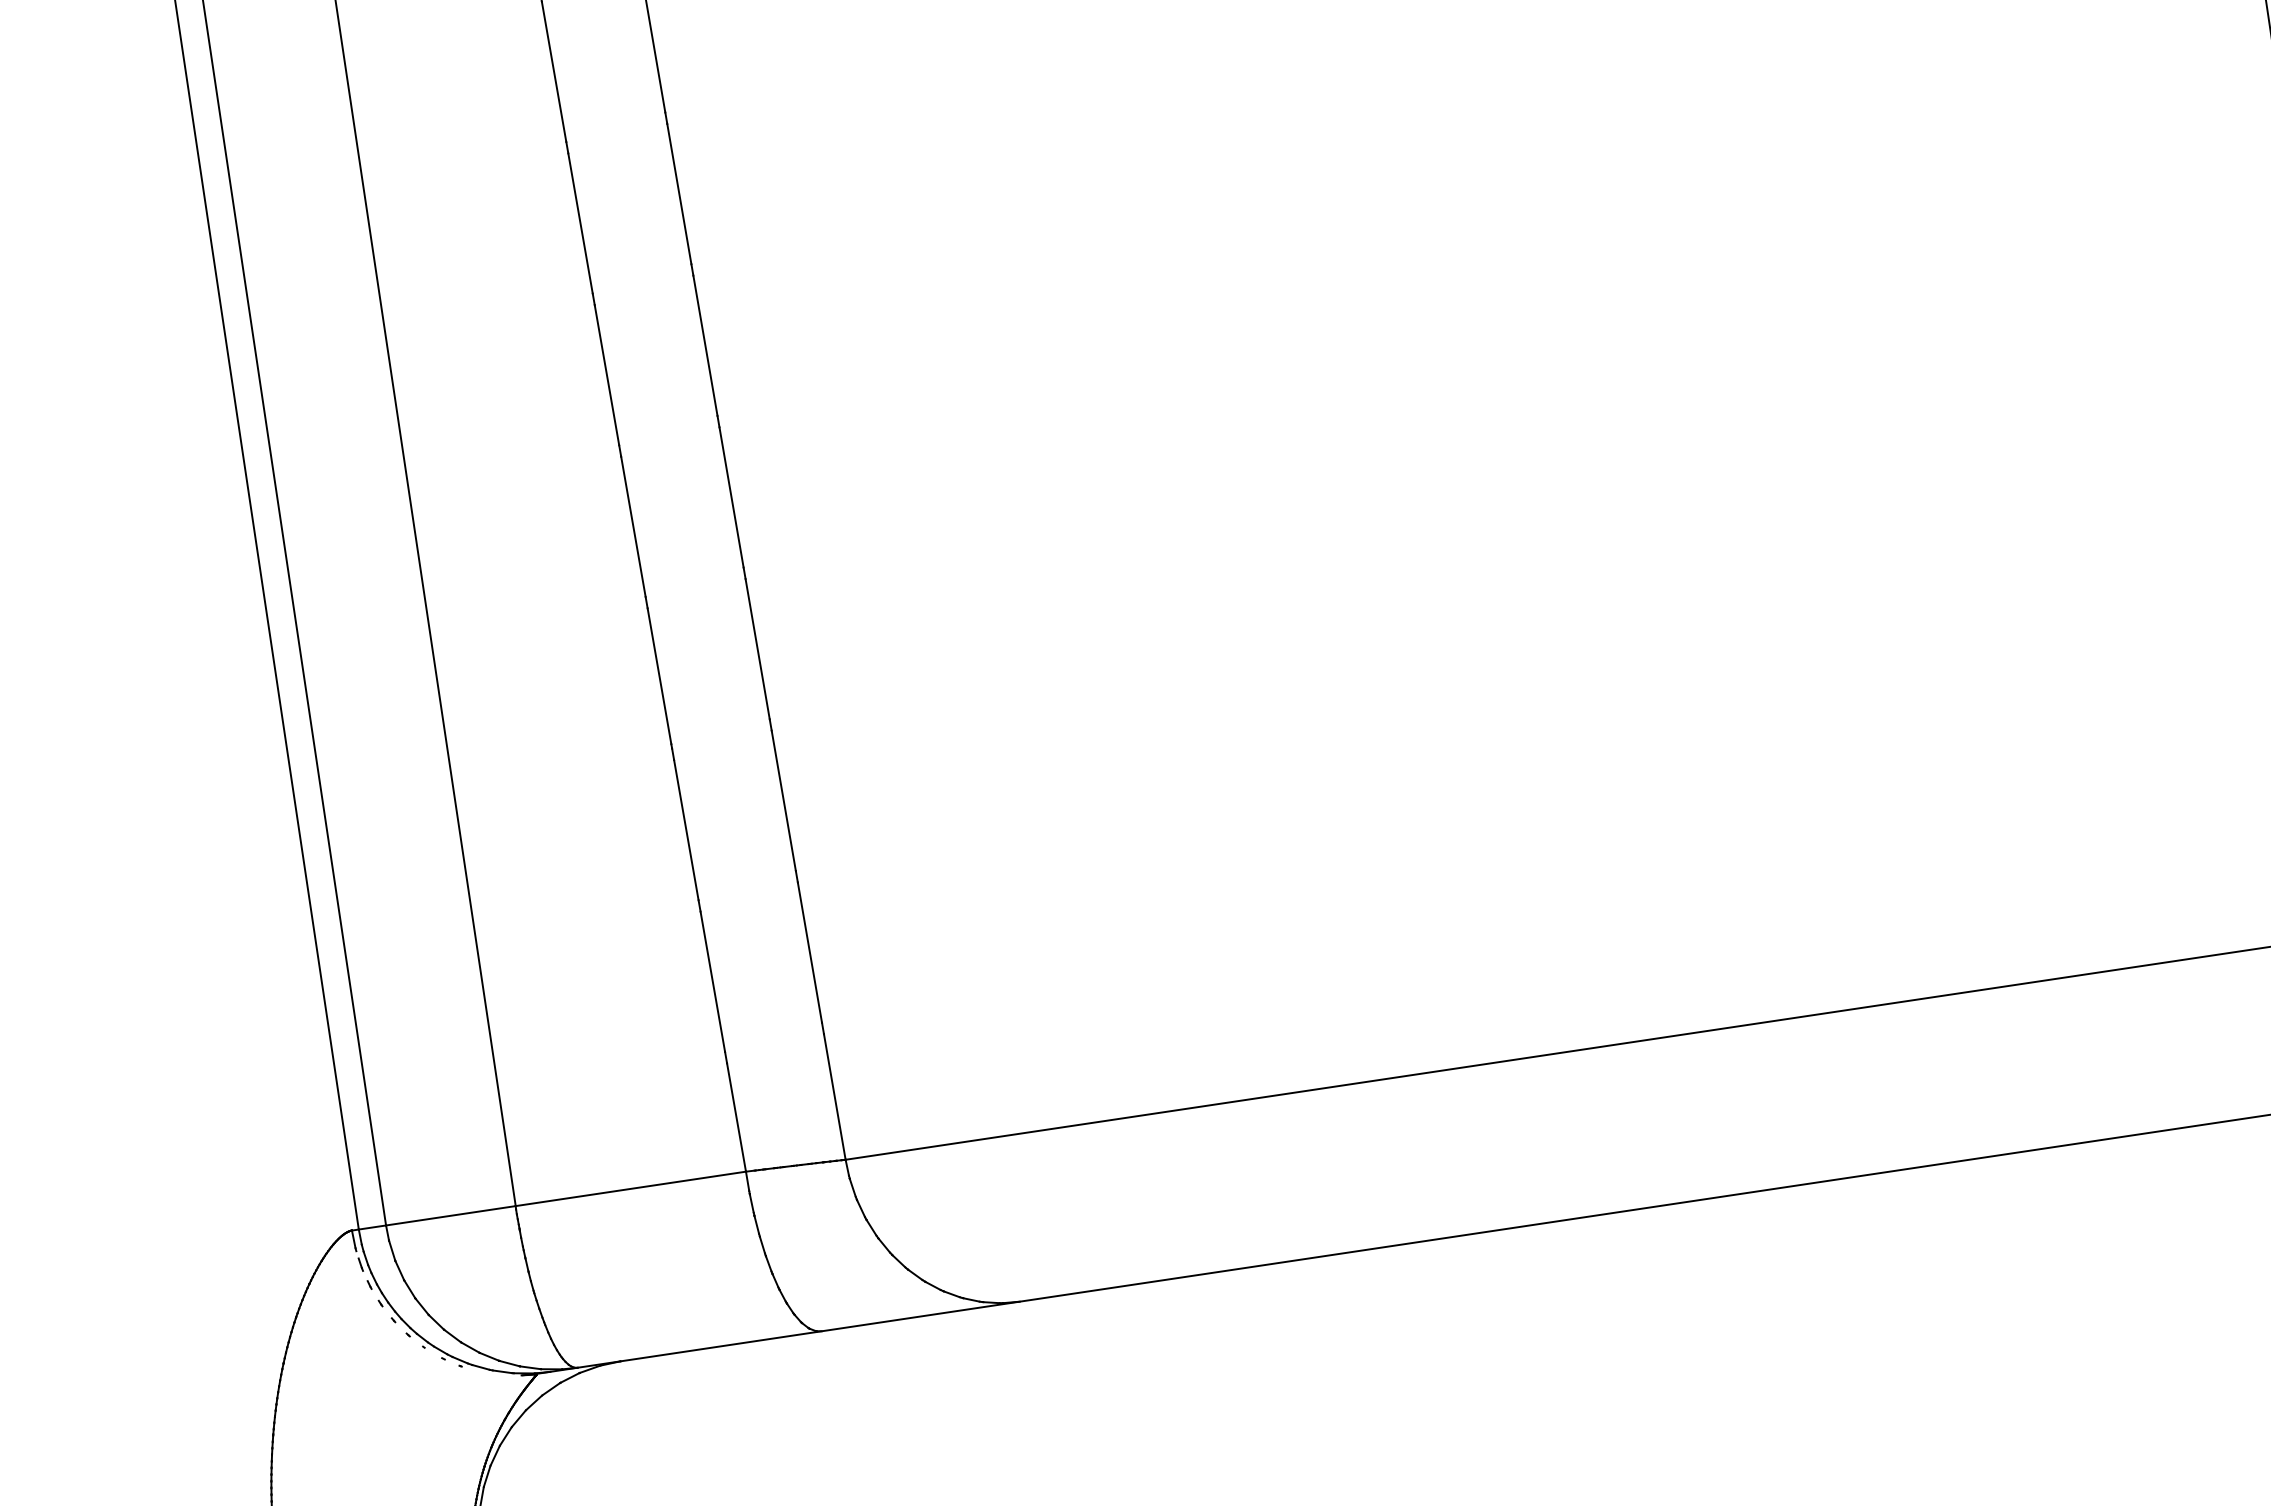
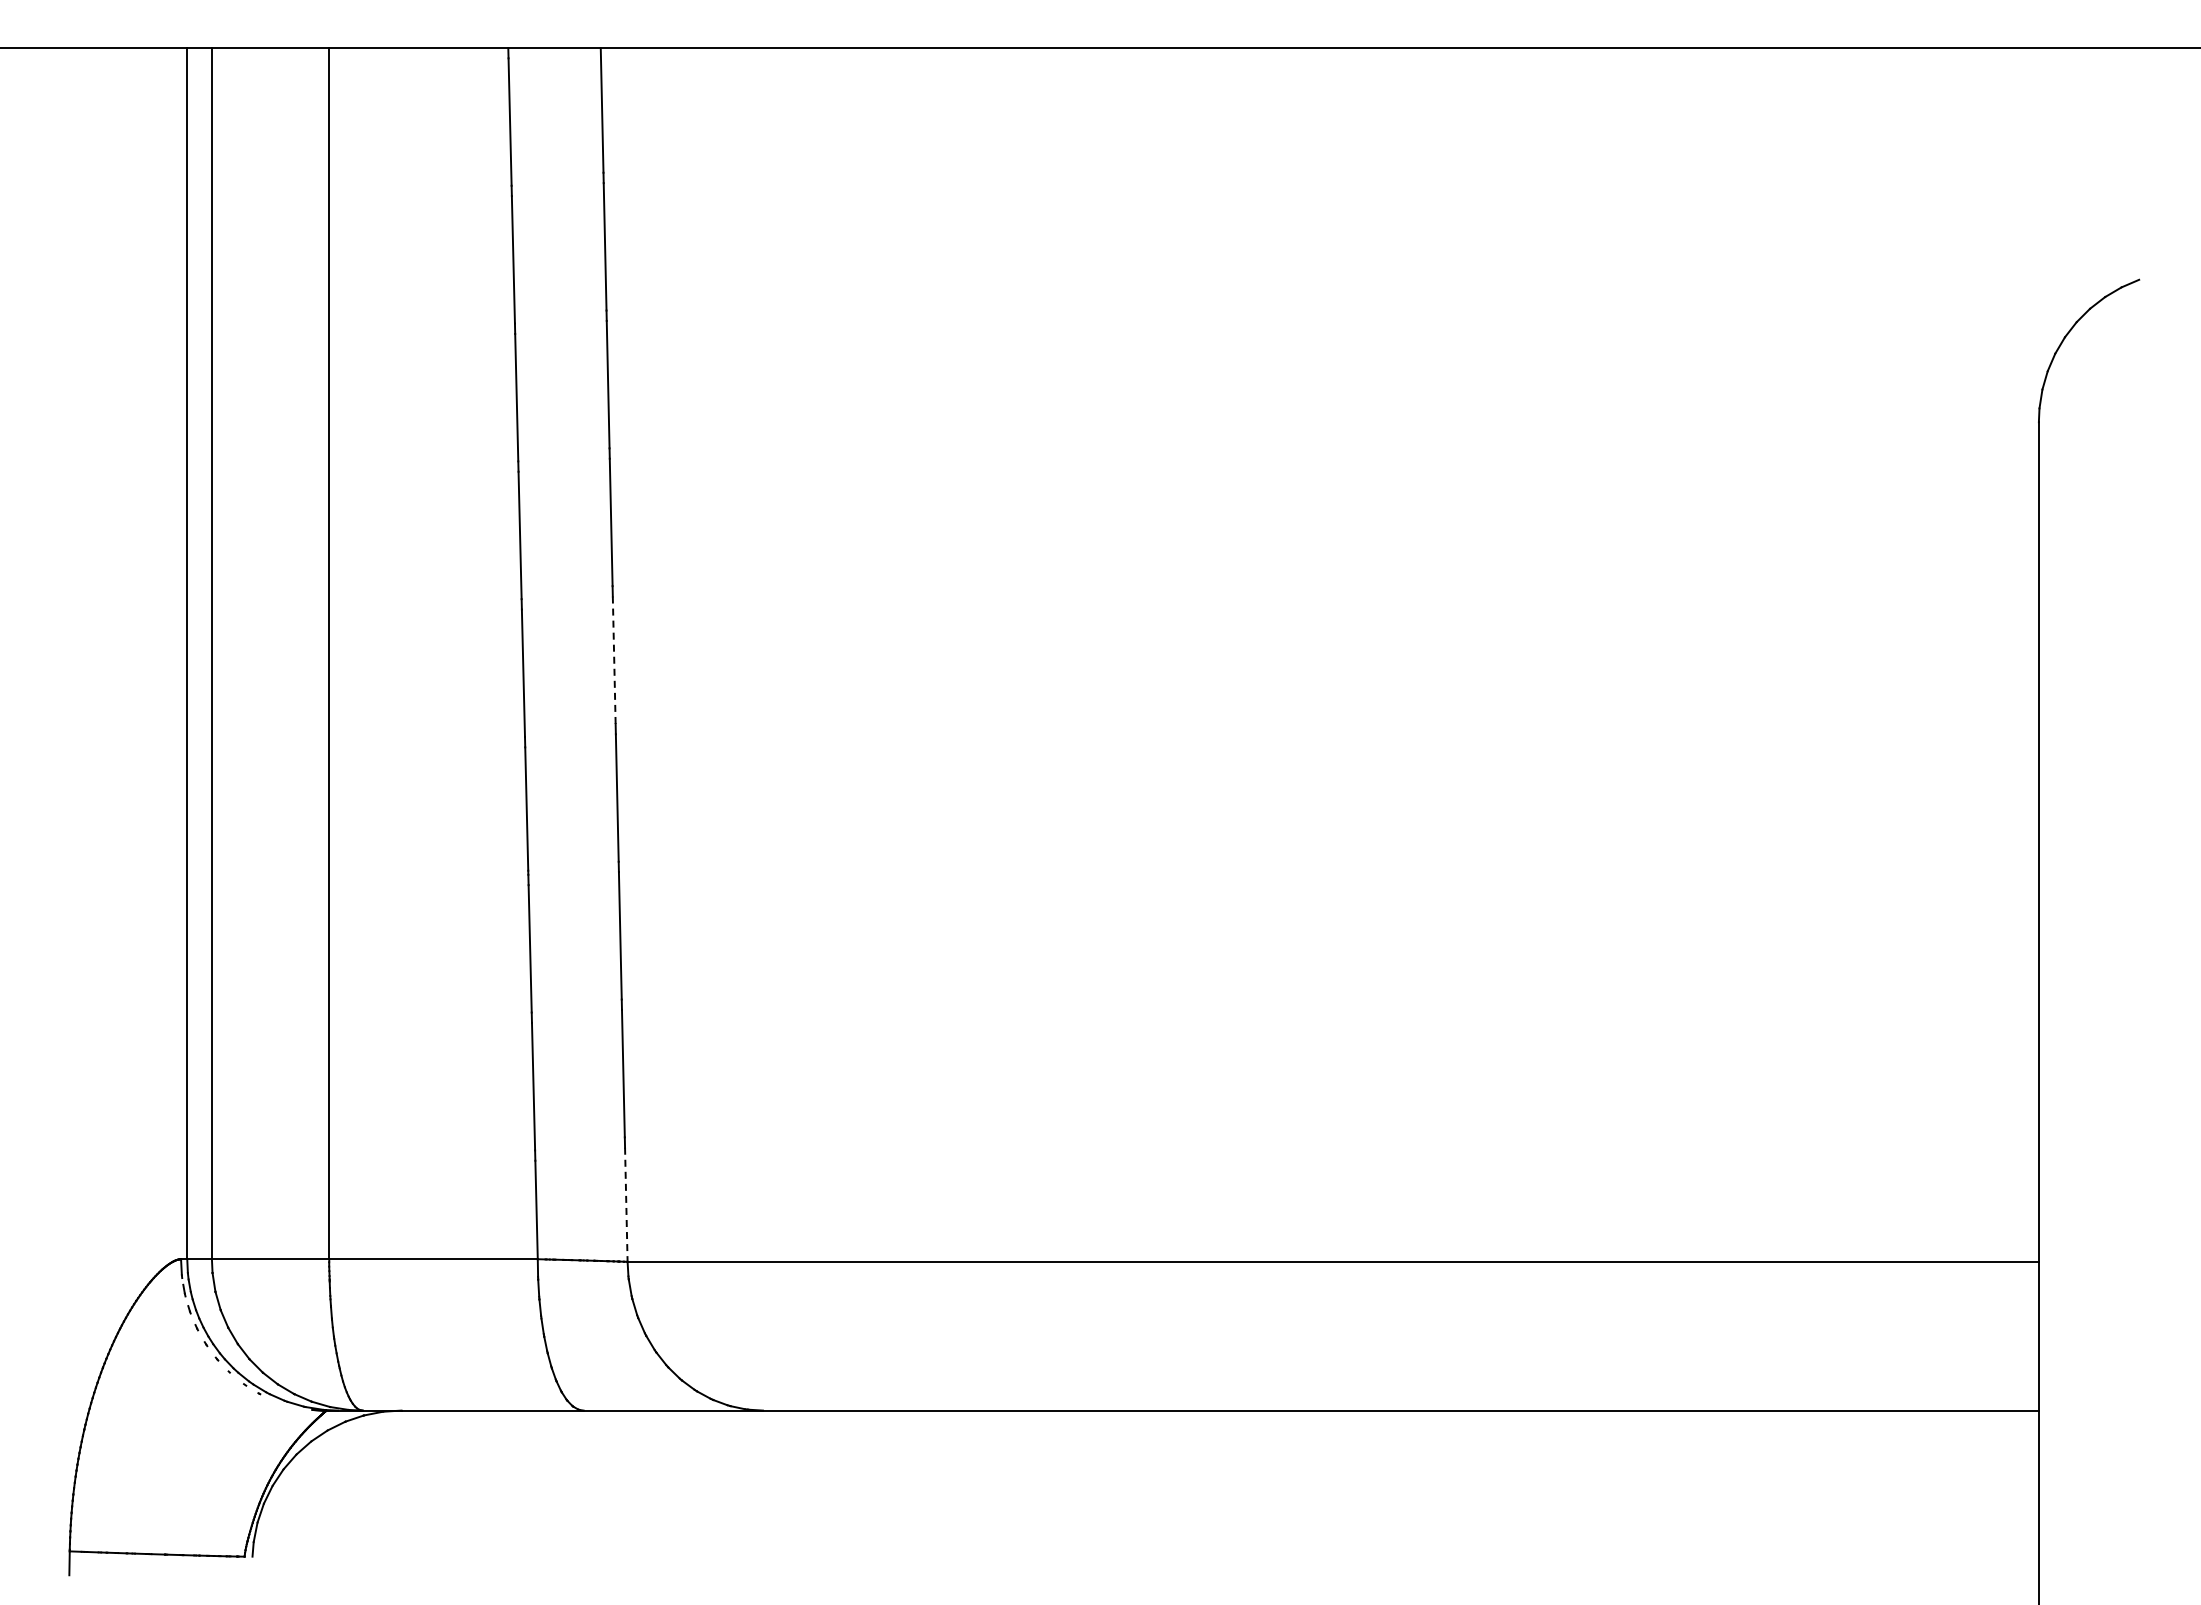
line: (731, 497) -> (614, 660), solid -> dashed
line: (835, 1097) -> (626, 1205), solid -> dashed

